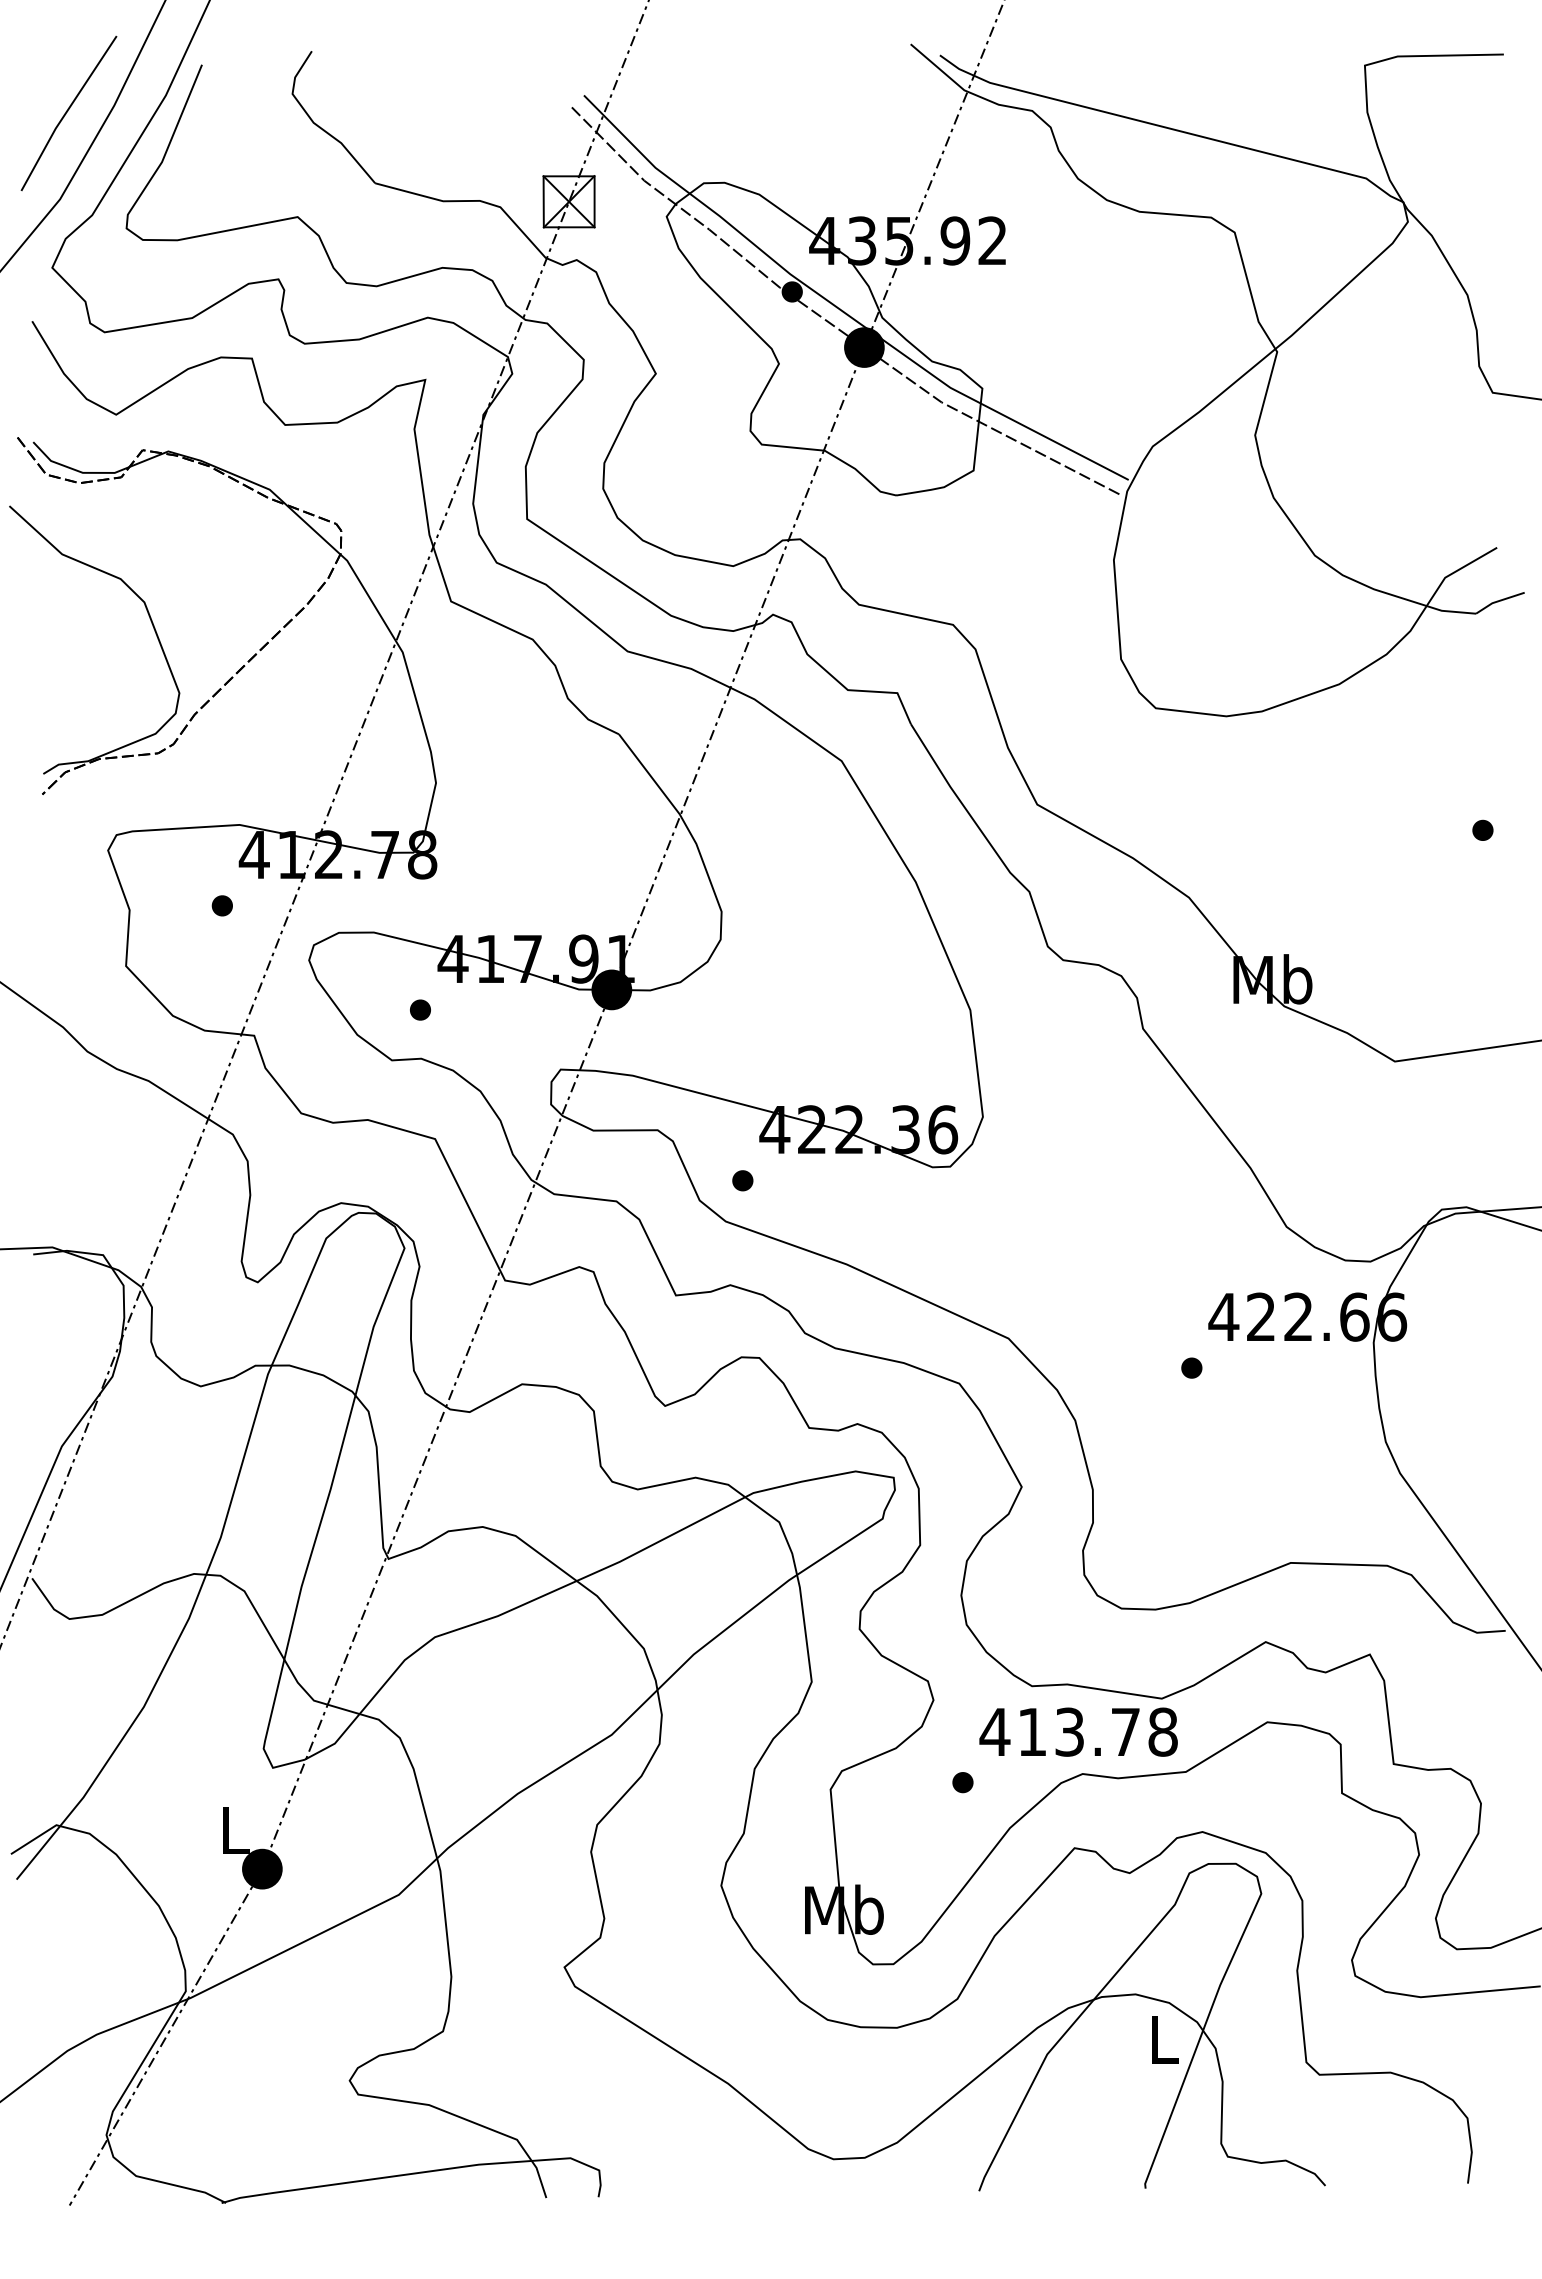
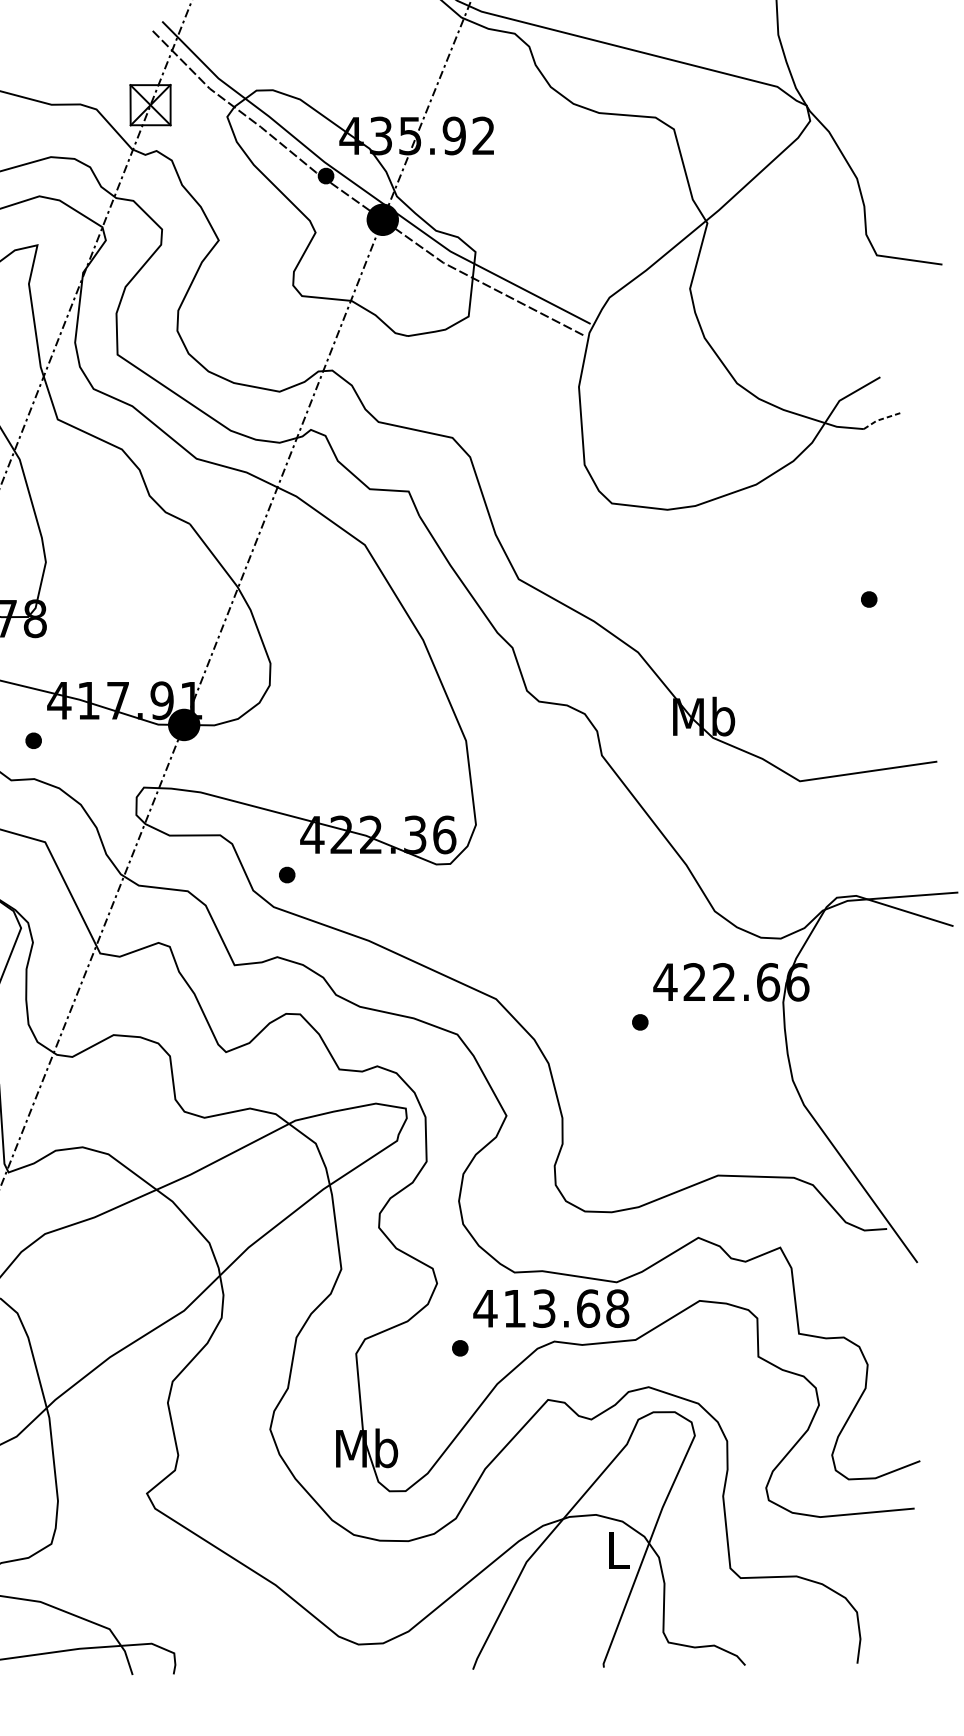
line: (1498, 601) -> (881, 419), solid -> dashed
text: (1125, 1731) -> (588, 1308), 413.78 -> 413.68

